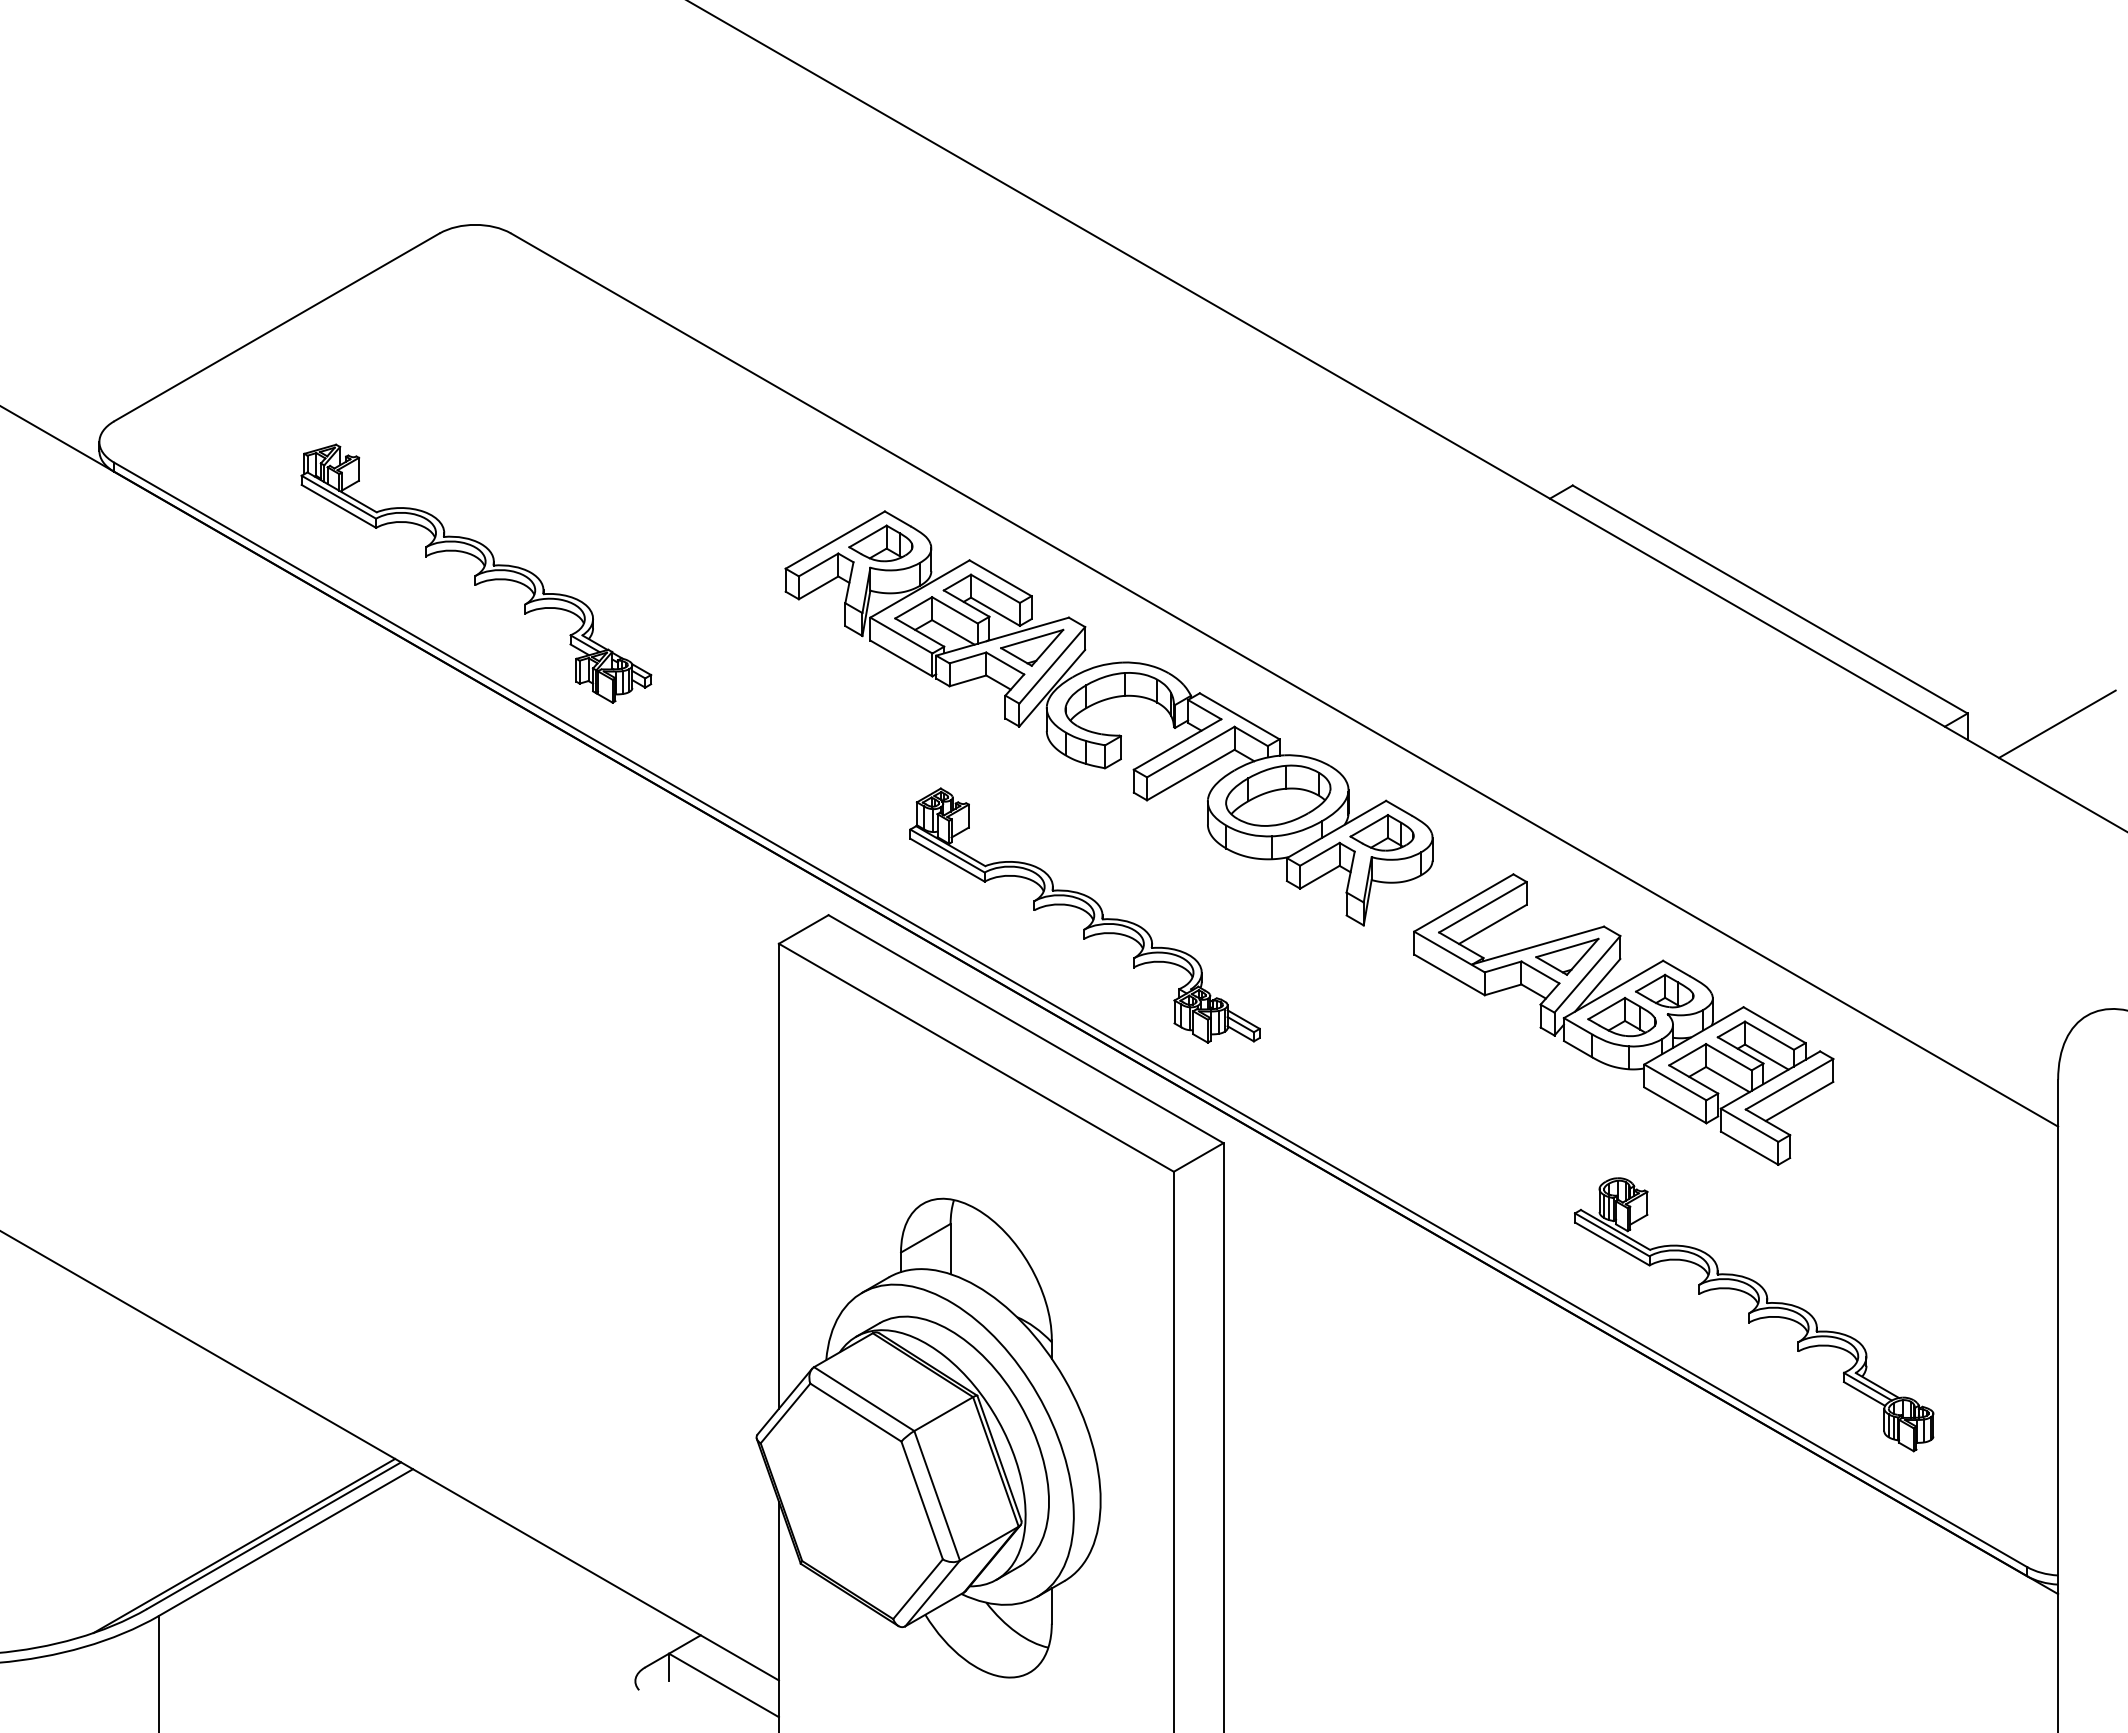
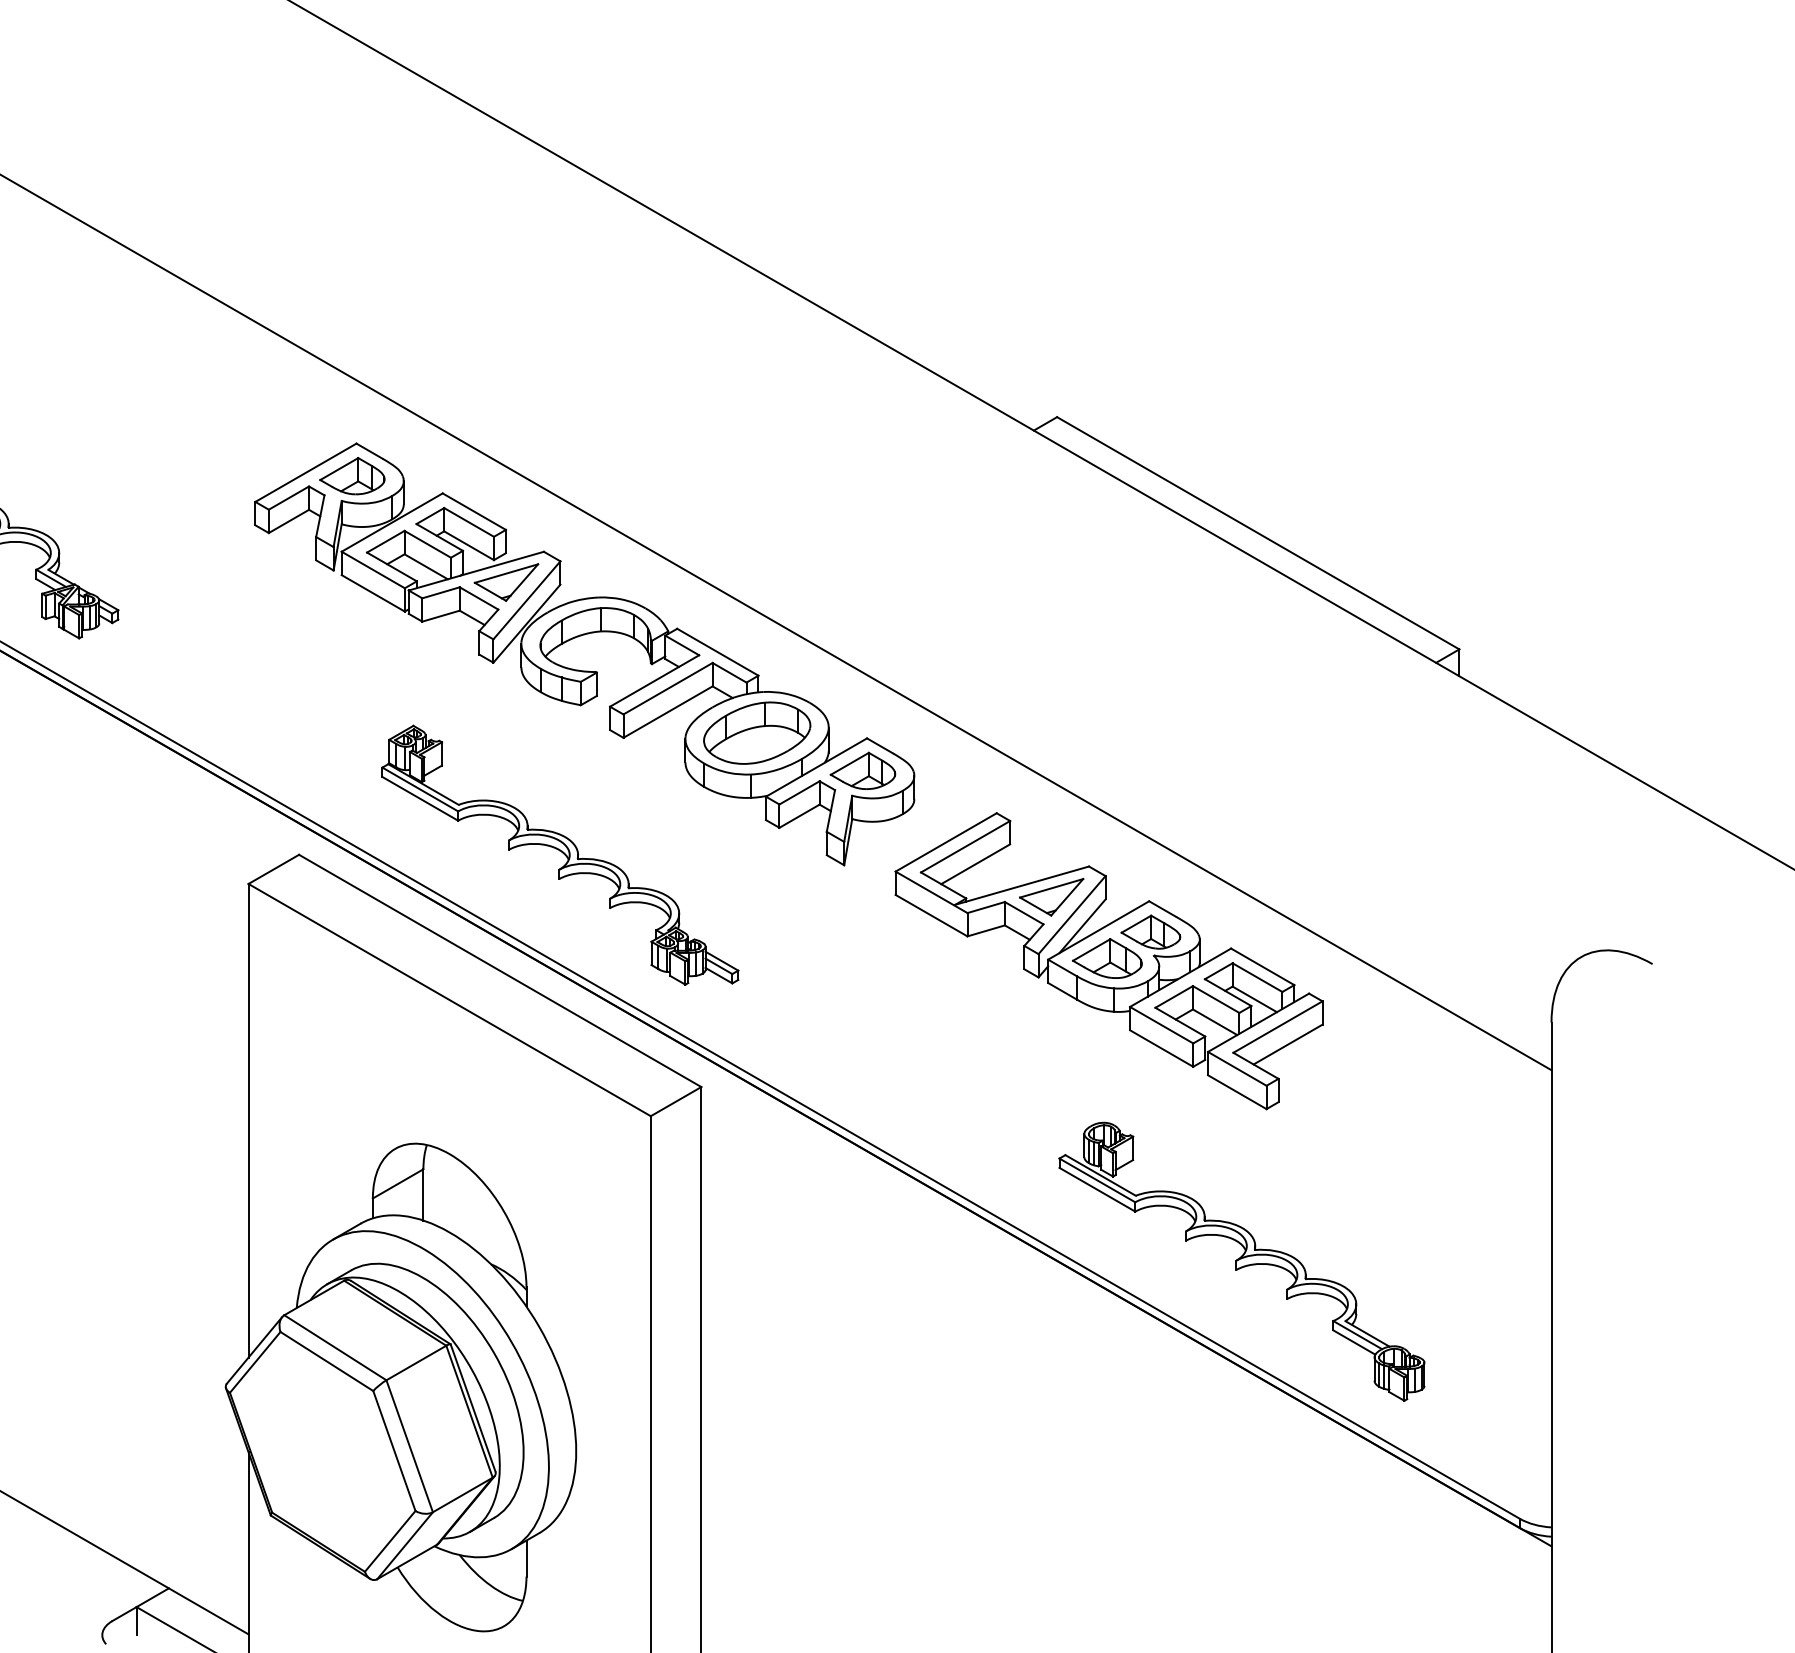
line: (2057, 723) -> (1550, 659), removed

